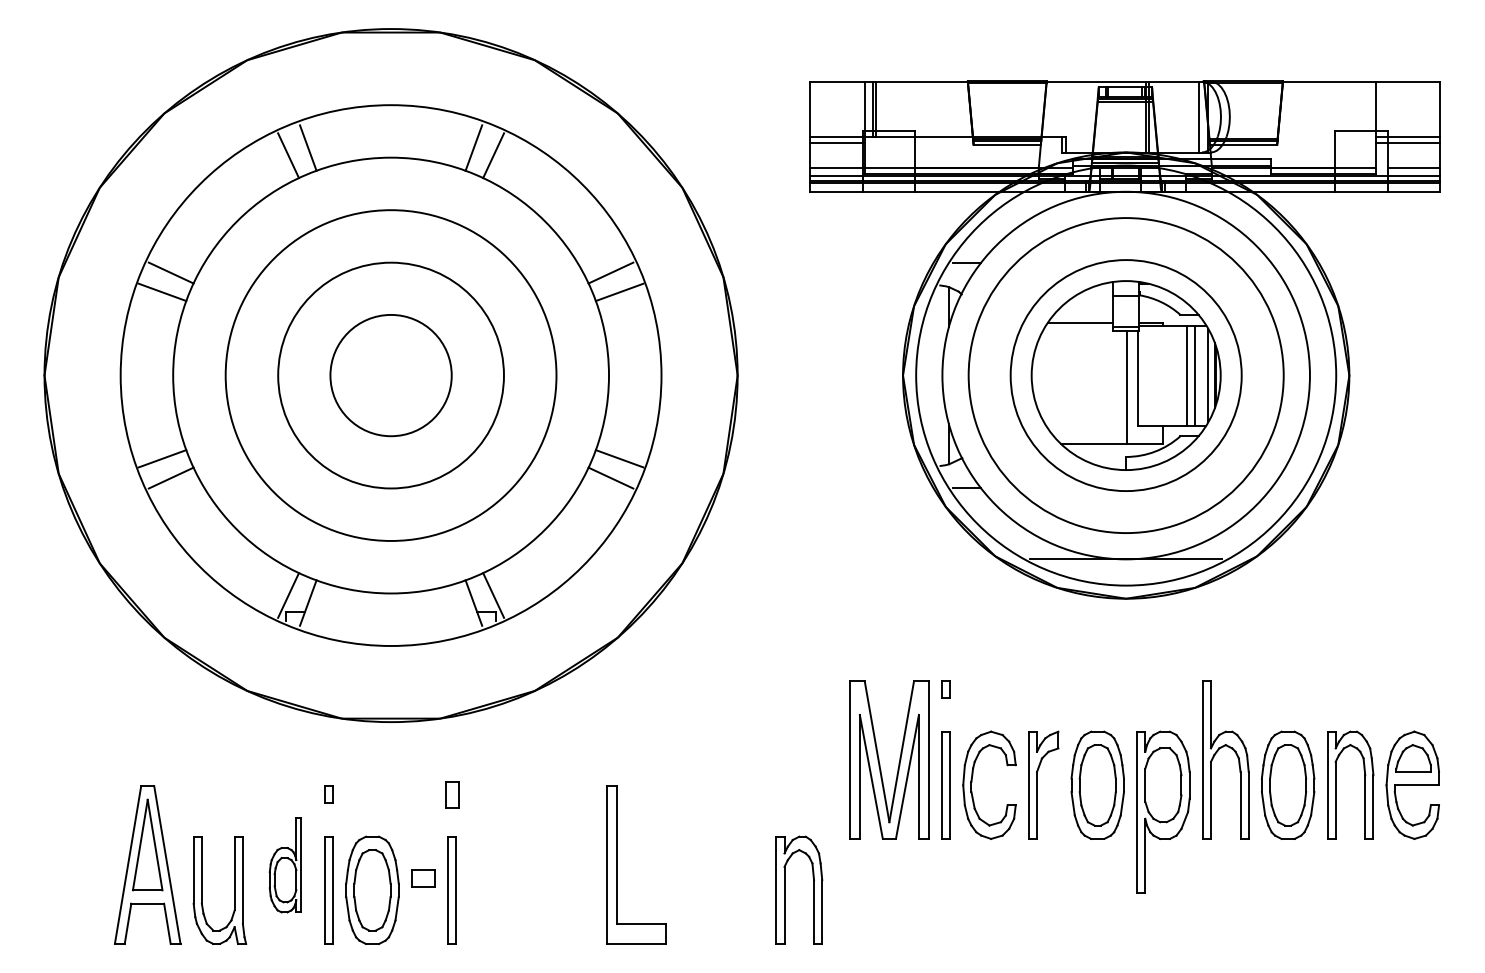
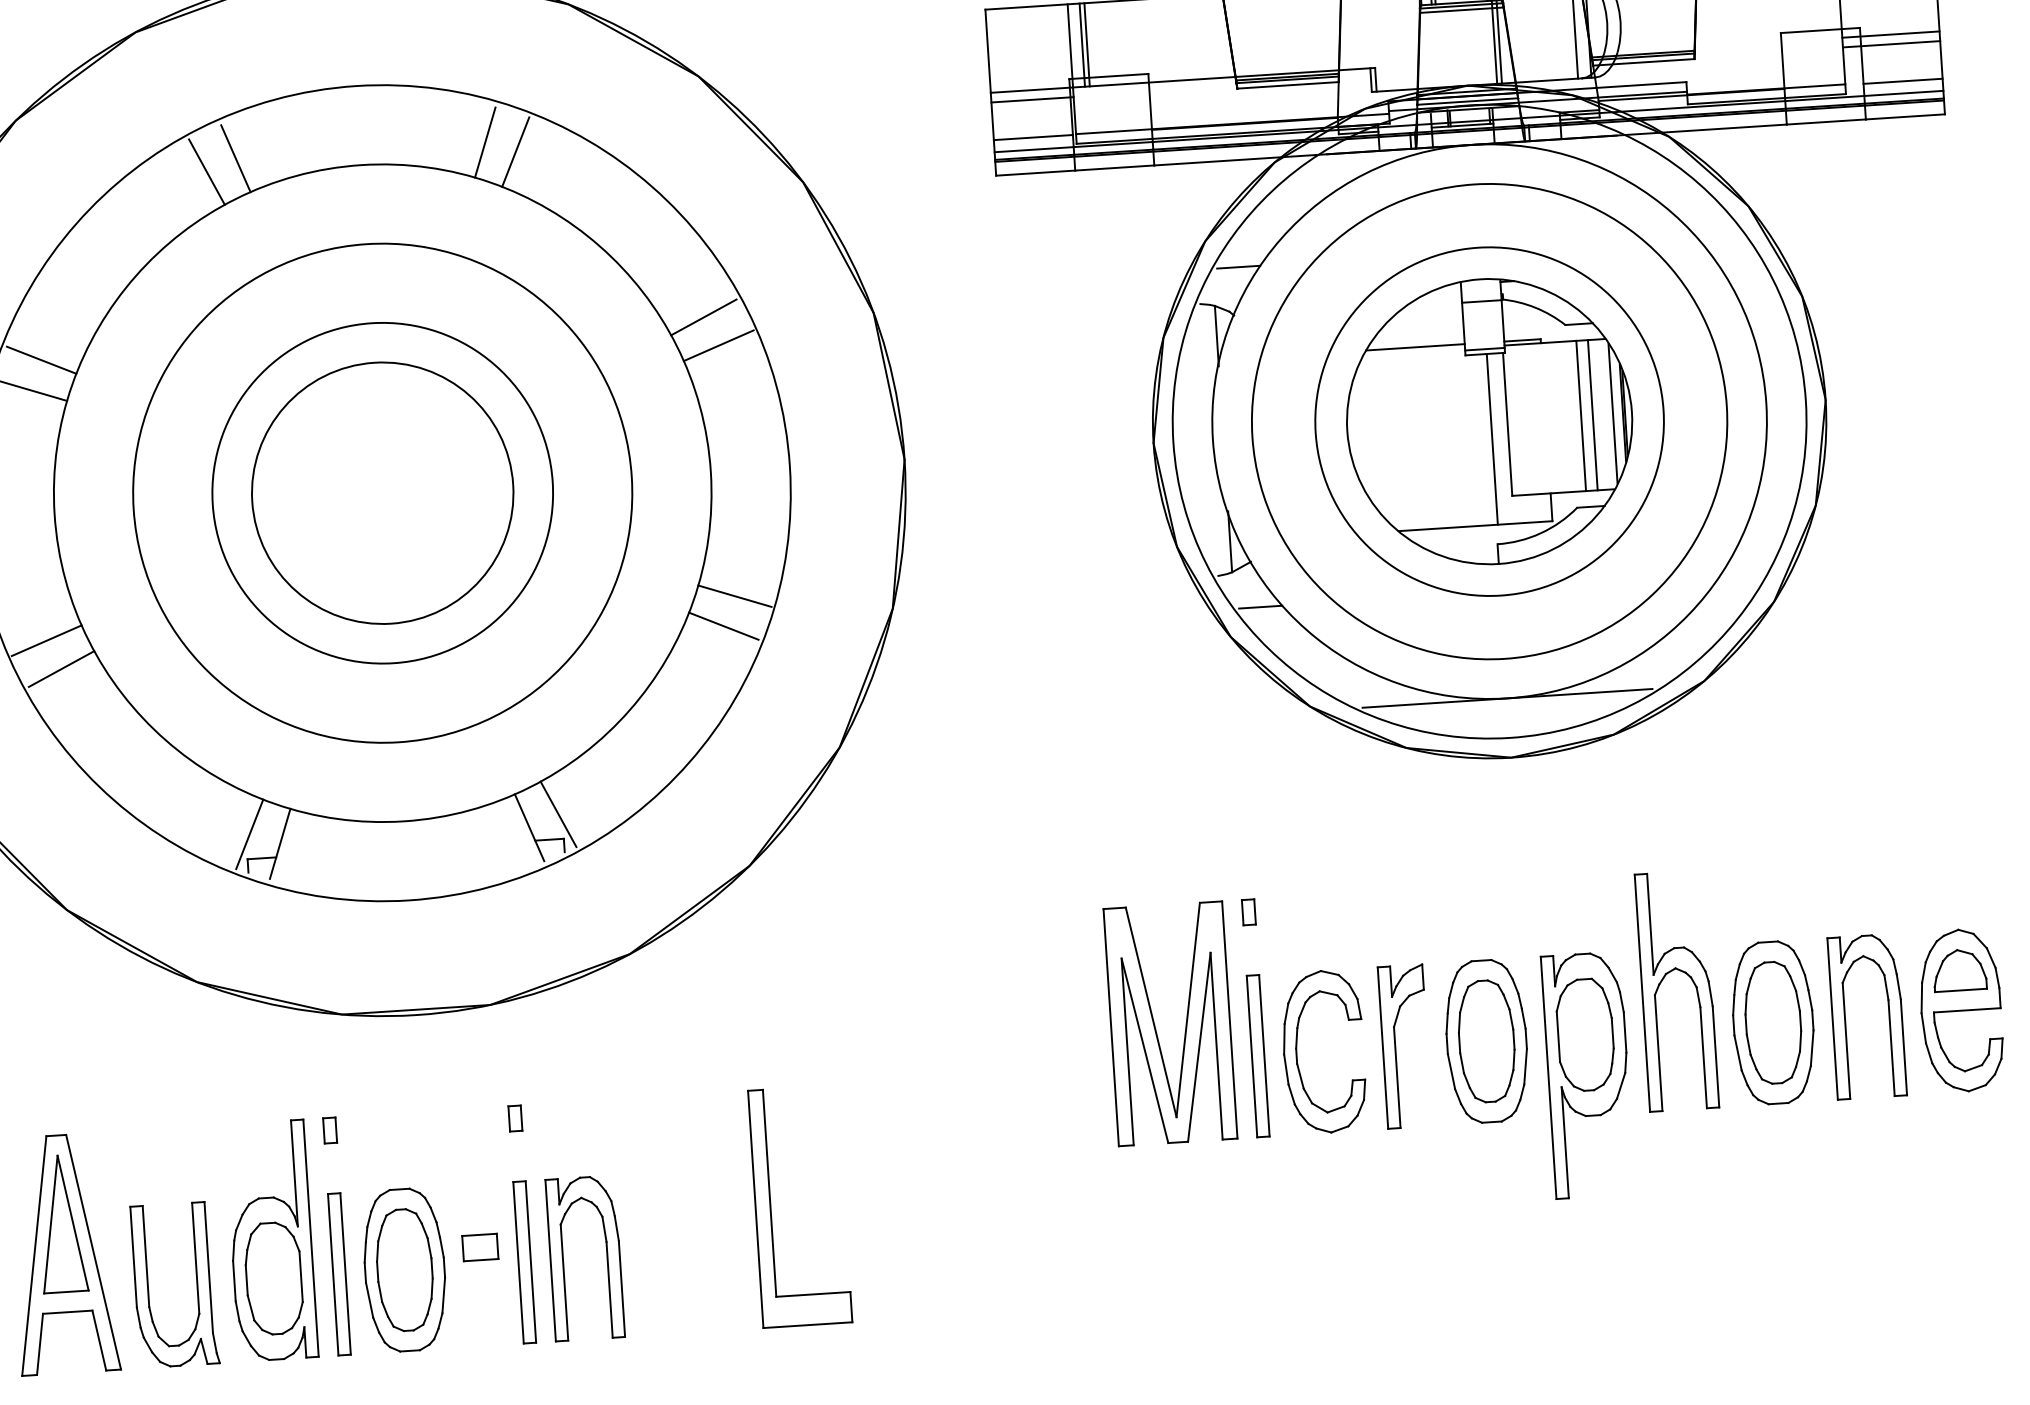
circle: (390, 375) -> (381, 493), size x1.43
part: (451, 794) -> (514, 1118), size x0.62
part: (285, 864) -> (271, 1239), size x1.67
part: (785, 889) -> (564, 1258), moved

